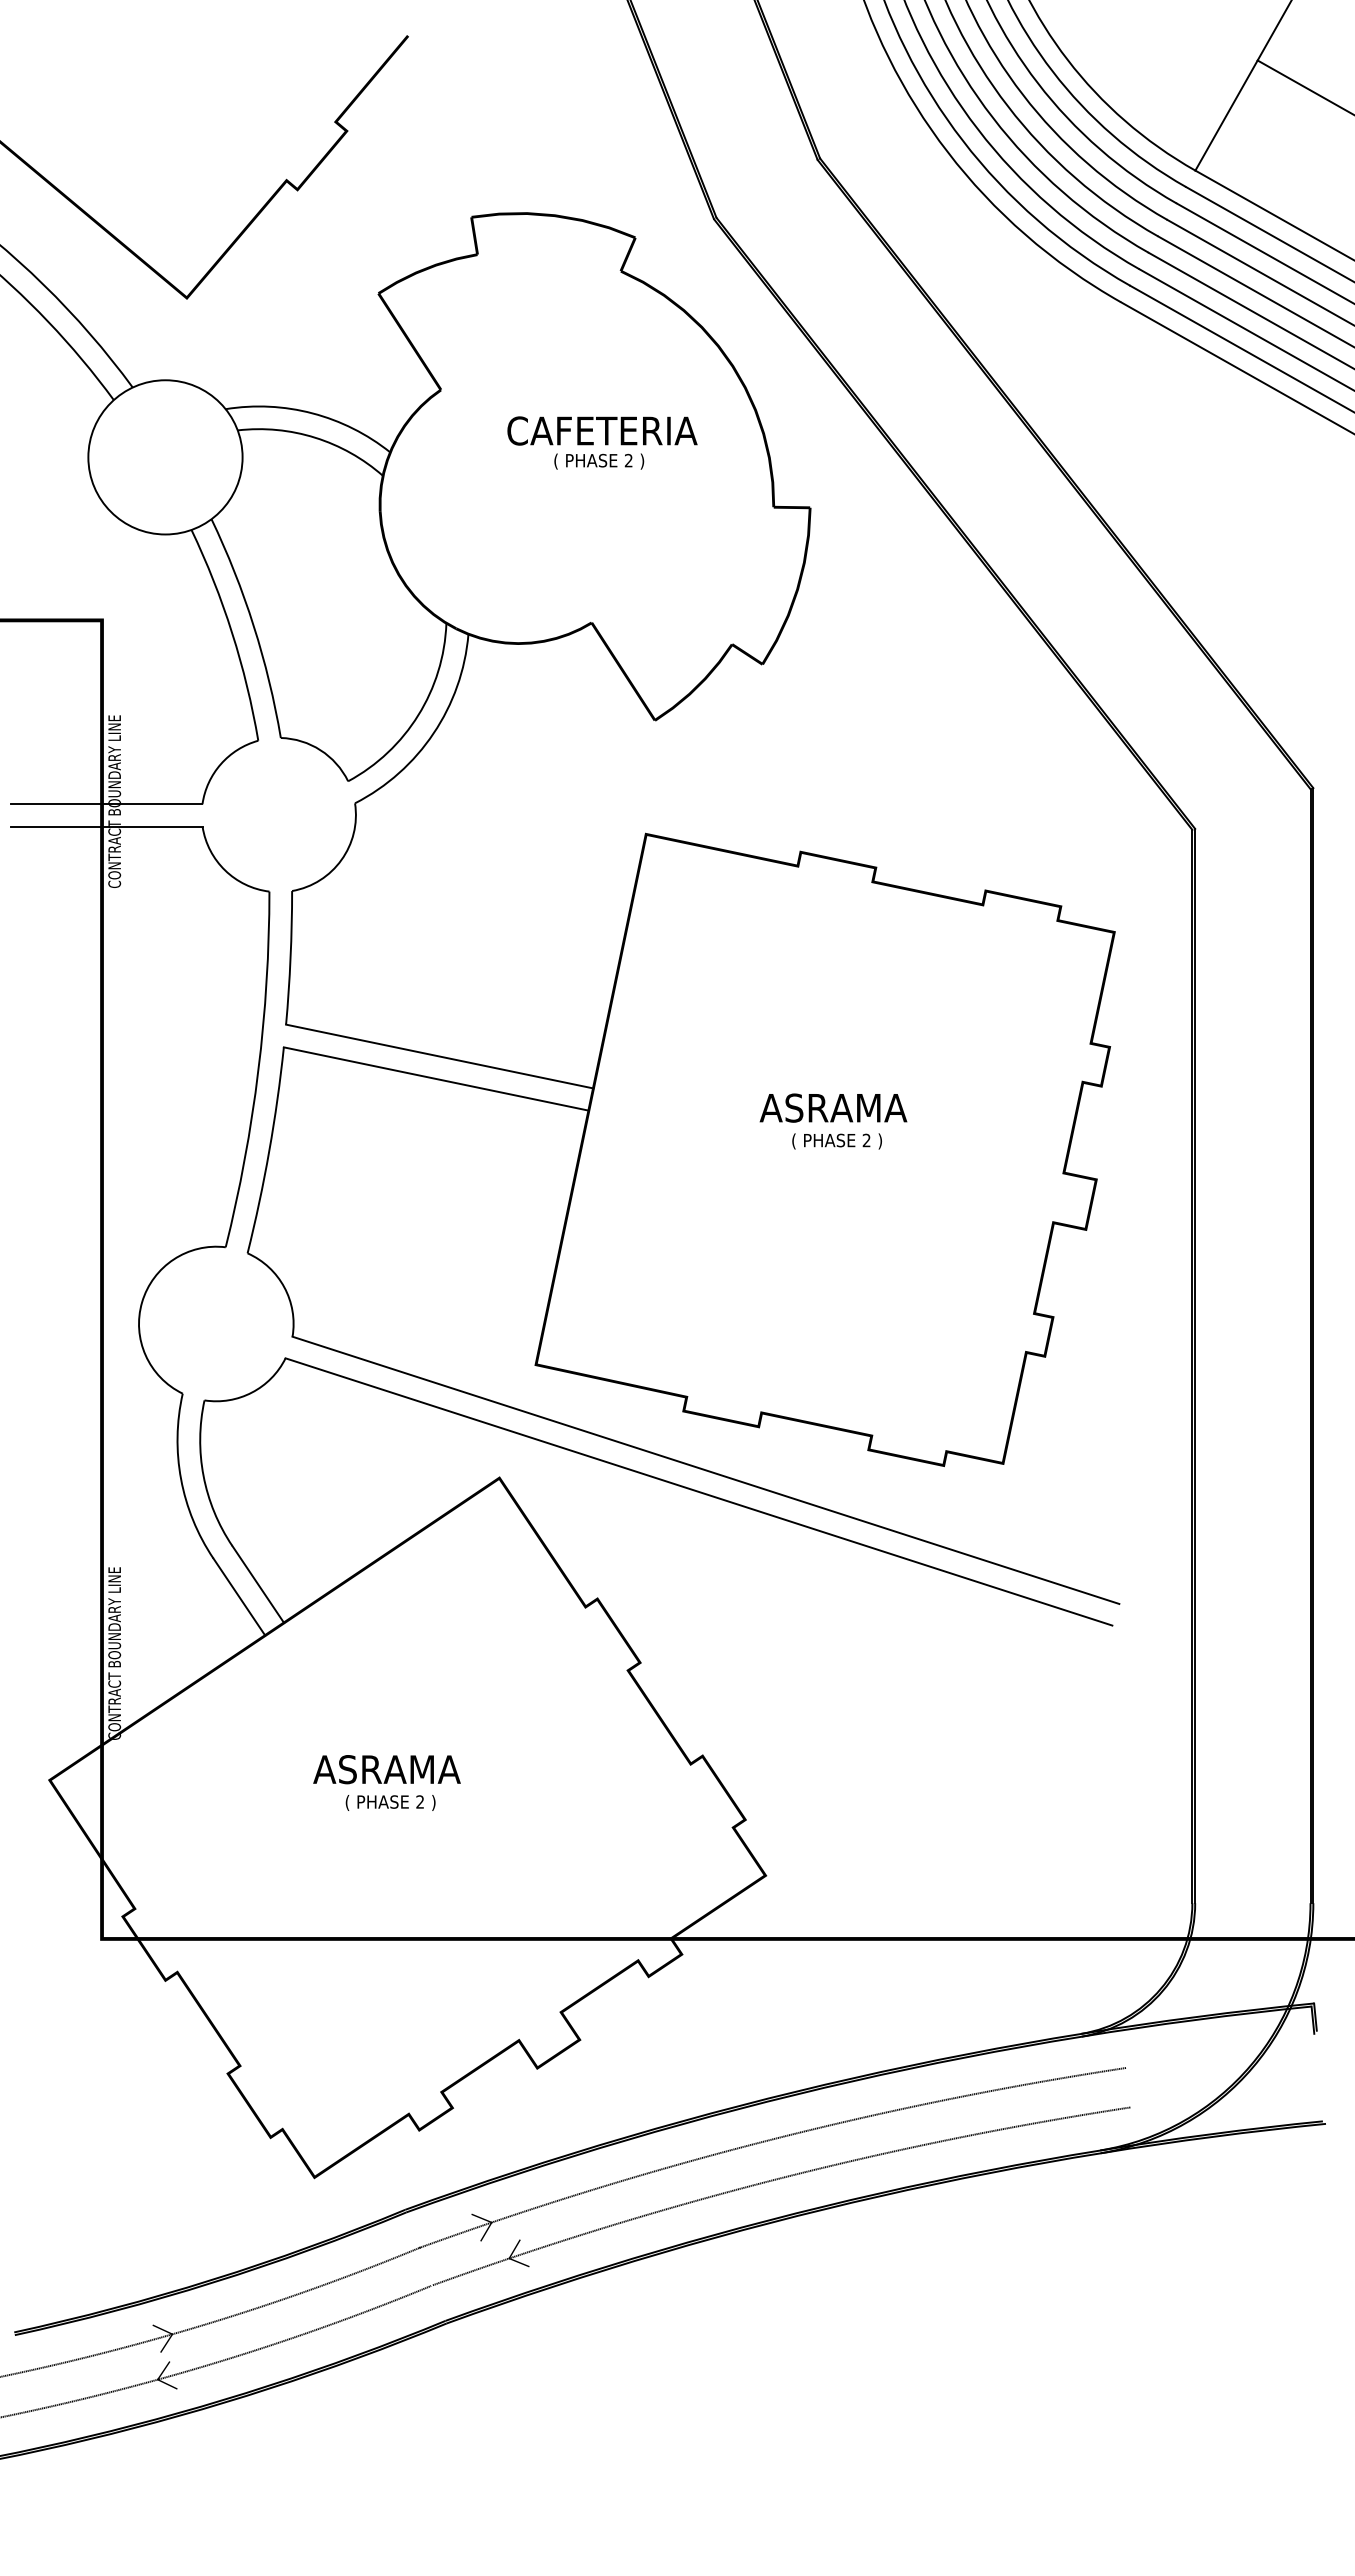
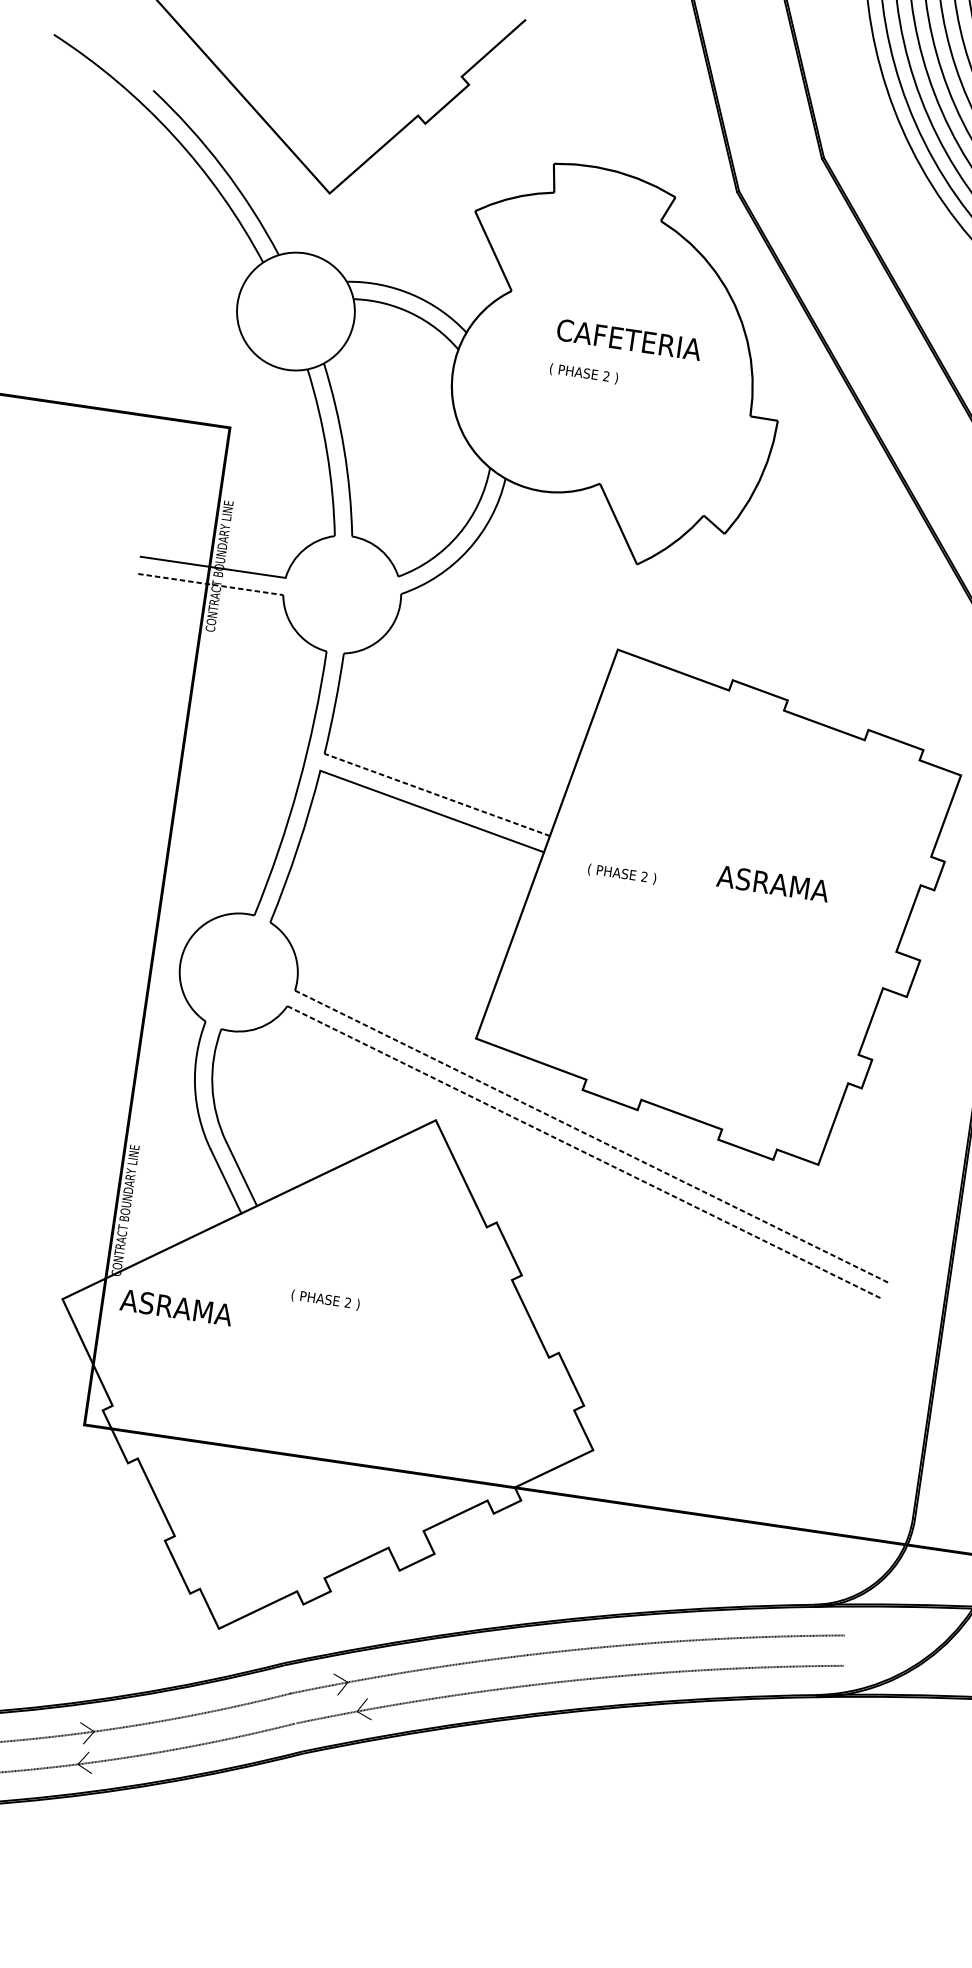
text: (599, 461) -> (584, 373), moved
line: (106, 826) -> (210, 584), solid -> dashed
line: (439, 1056) -> (437, 794), solid -> dashed
text: (833, 1107) -> (773, 883), moved
text: (836, 1141) -> (621, 874), moved
line: (706, 1470) -> (593, 1137), solid -> dashed
line: (699, 1492) -> (585, 1153), solid -> dashed
text: (386, 1769) -> (176, 1307), moved
text: (390, 1802) -> (325, 1299), moved

